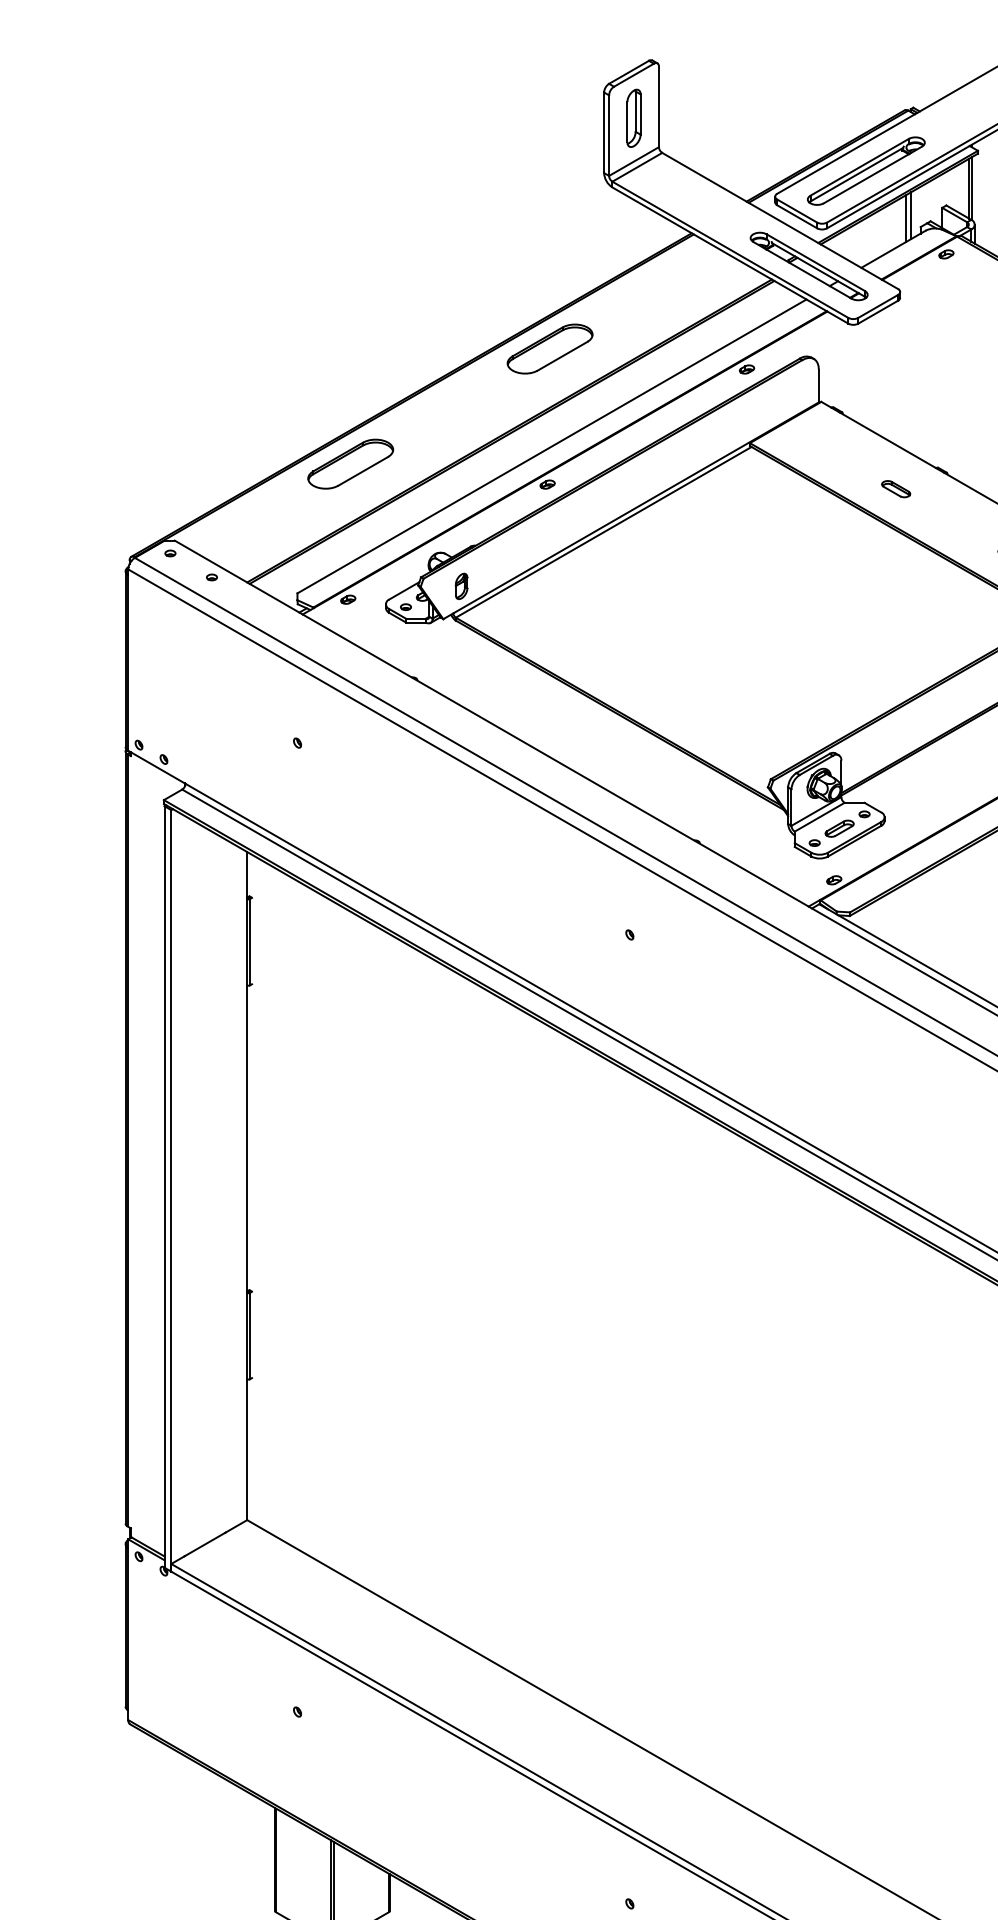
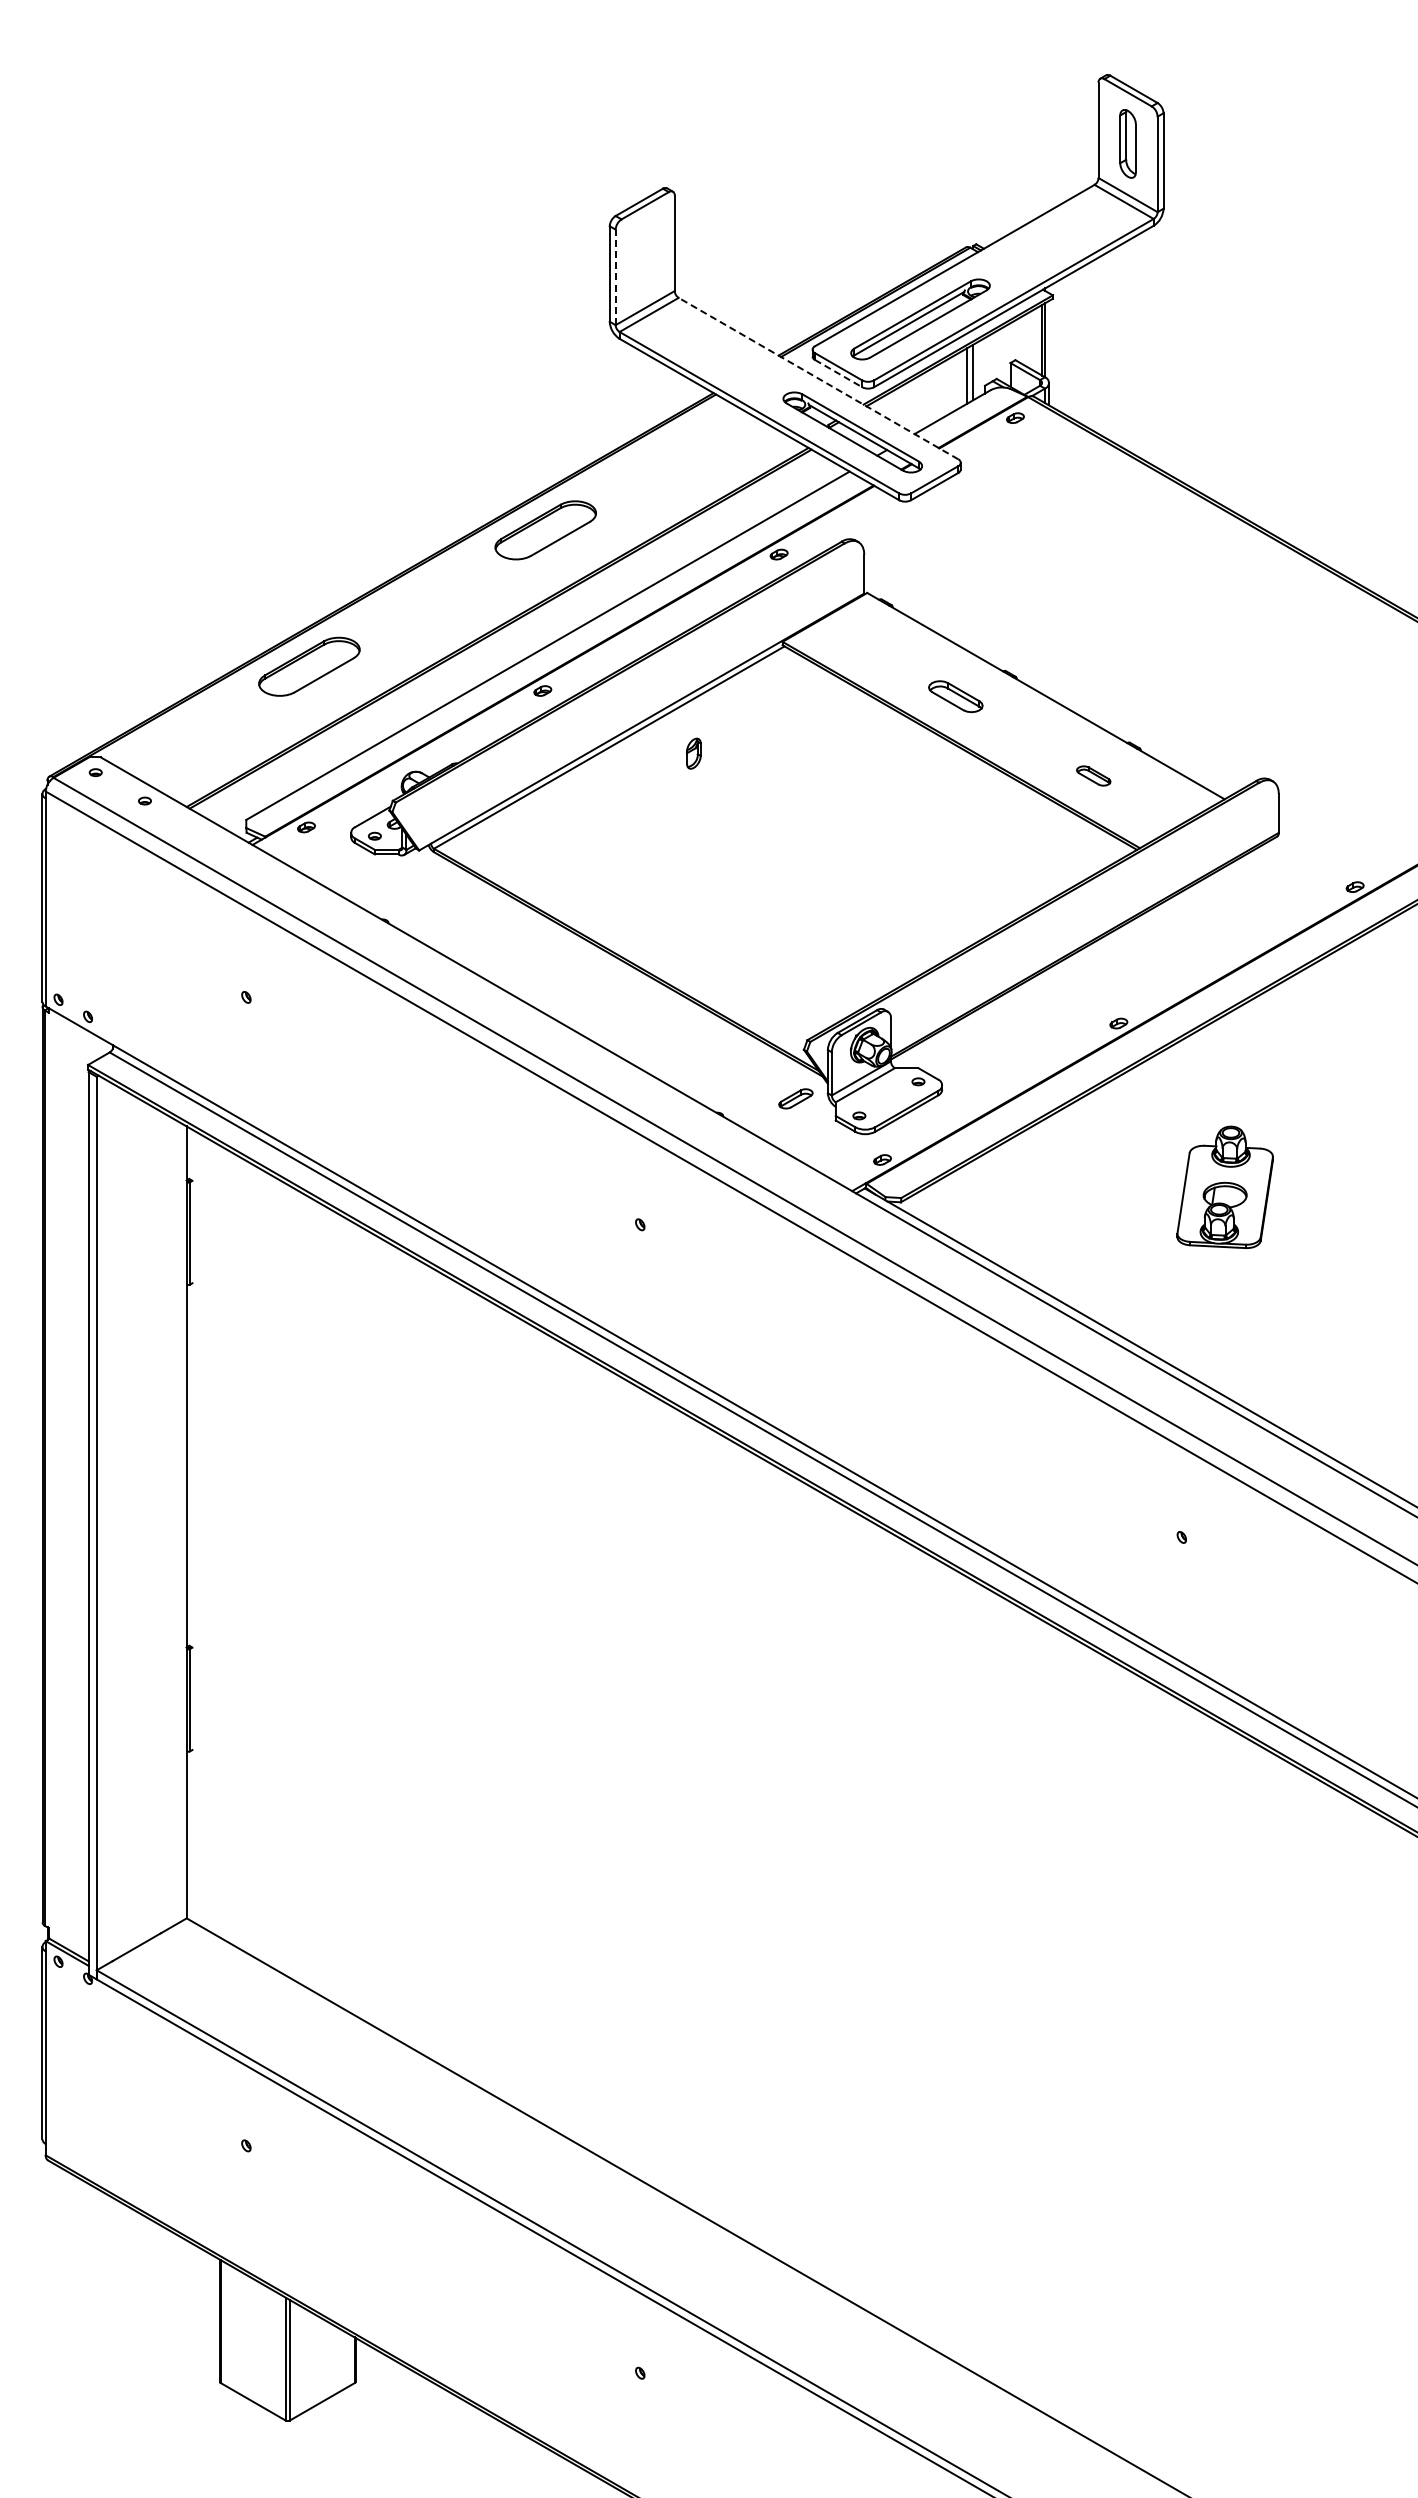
part: (634, 118) -> (645, 256), removed
line: (608, 135) -> (615, 277), solid -> dashed
line: (797, 216) -> (839, 373), solid -> dashed
line: (780, 220) -> (818, 378), solid -> dashed
part: (895, 488) -> (955, 695), size x1.6
part: (461, 586) -> (693, 753), moved
part: (839, 828) -> (795, 1098), moved

